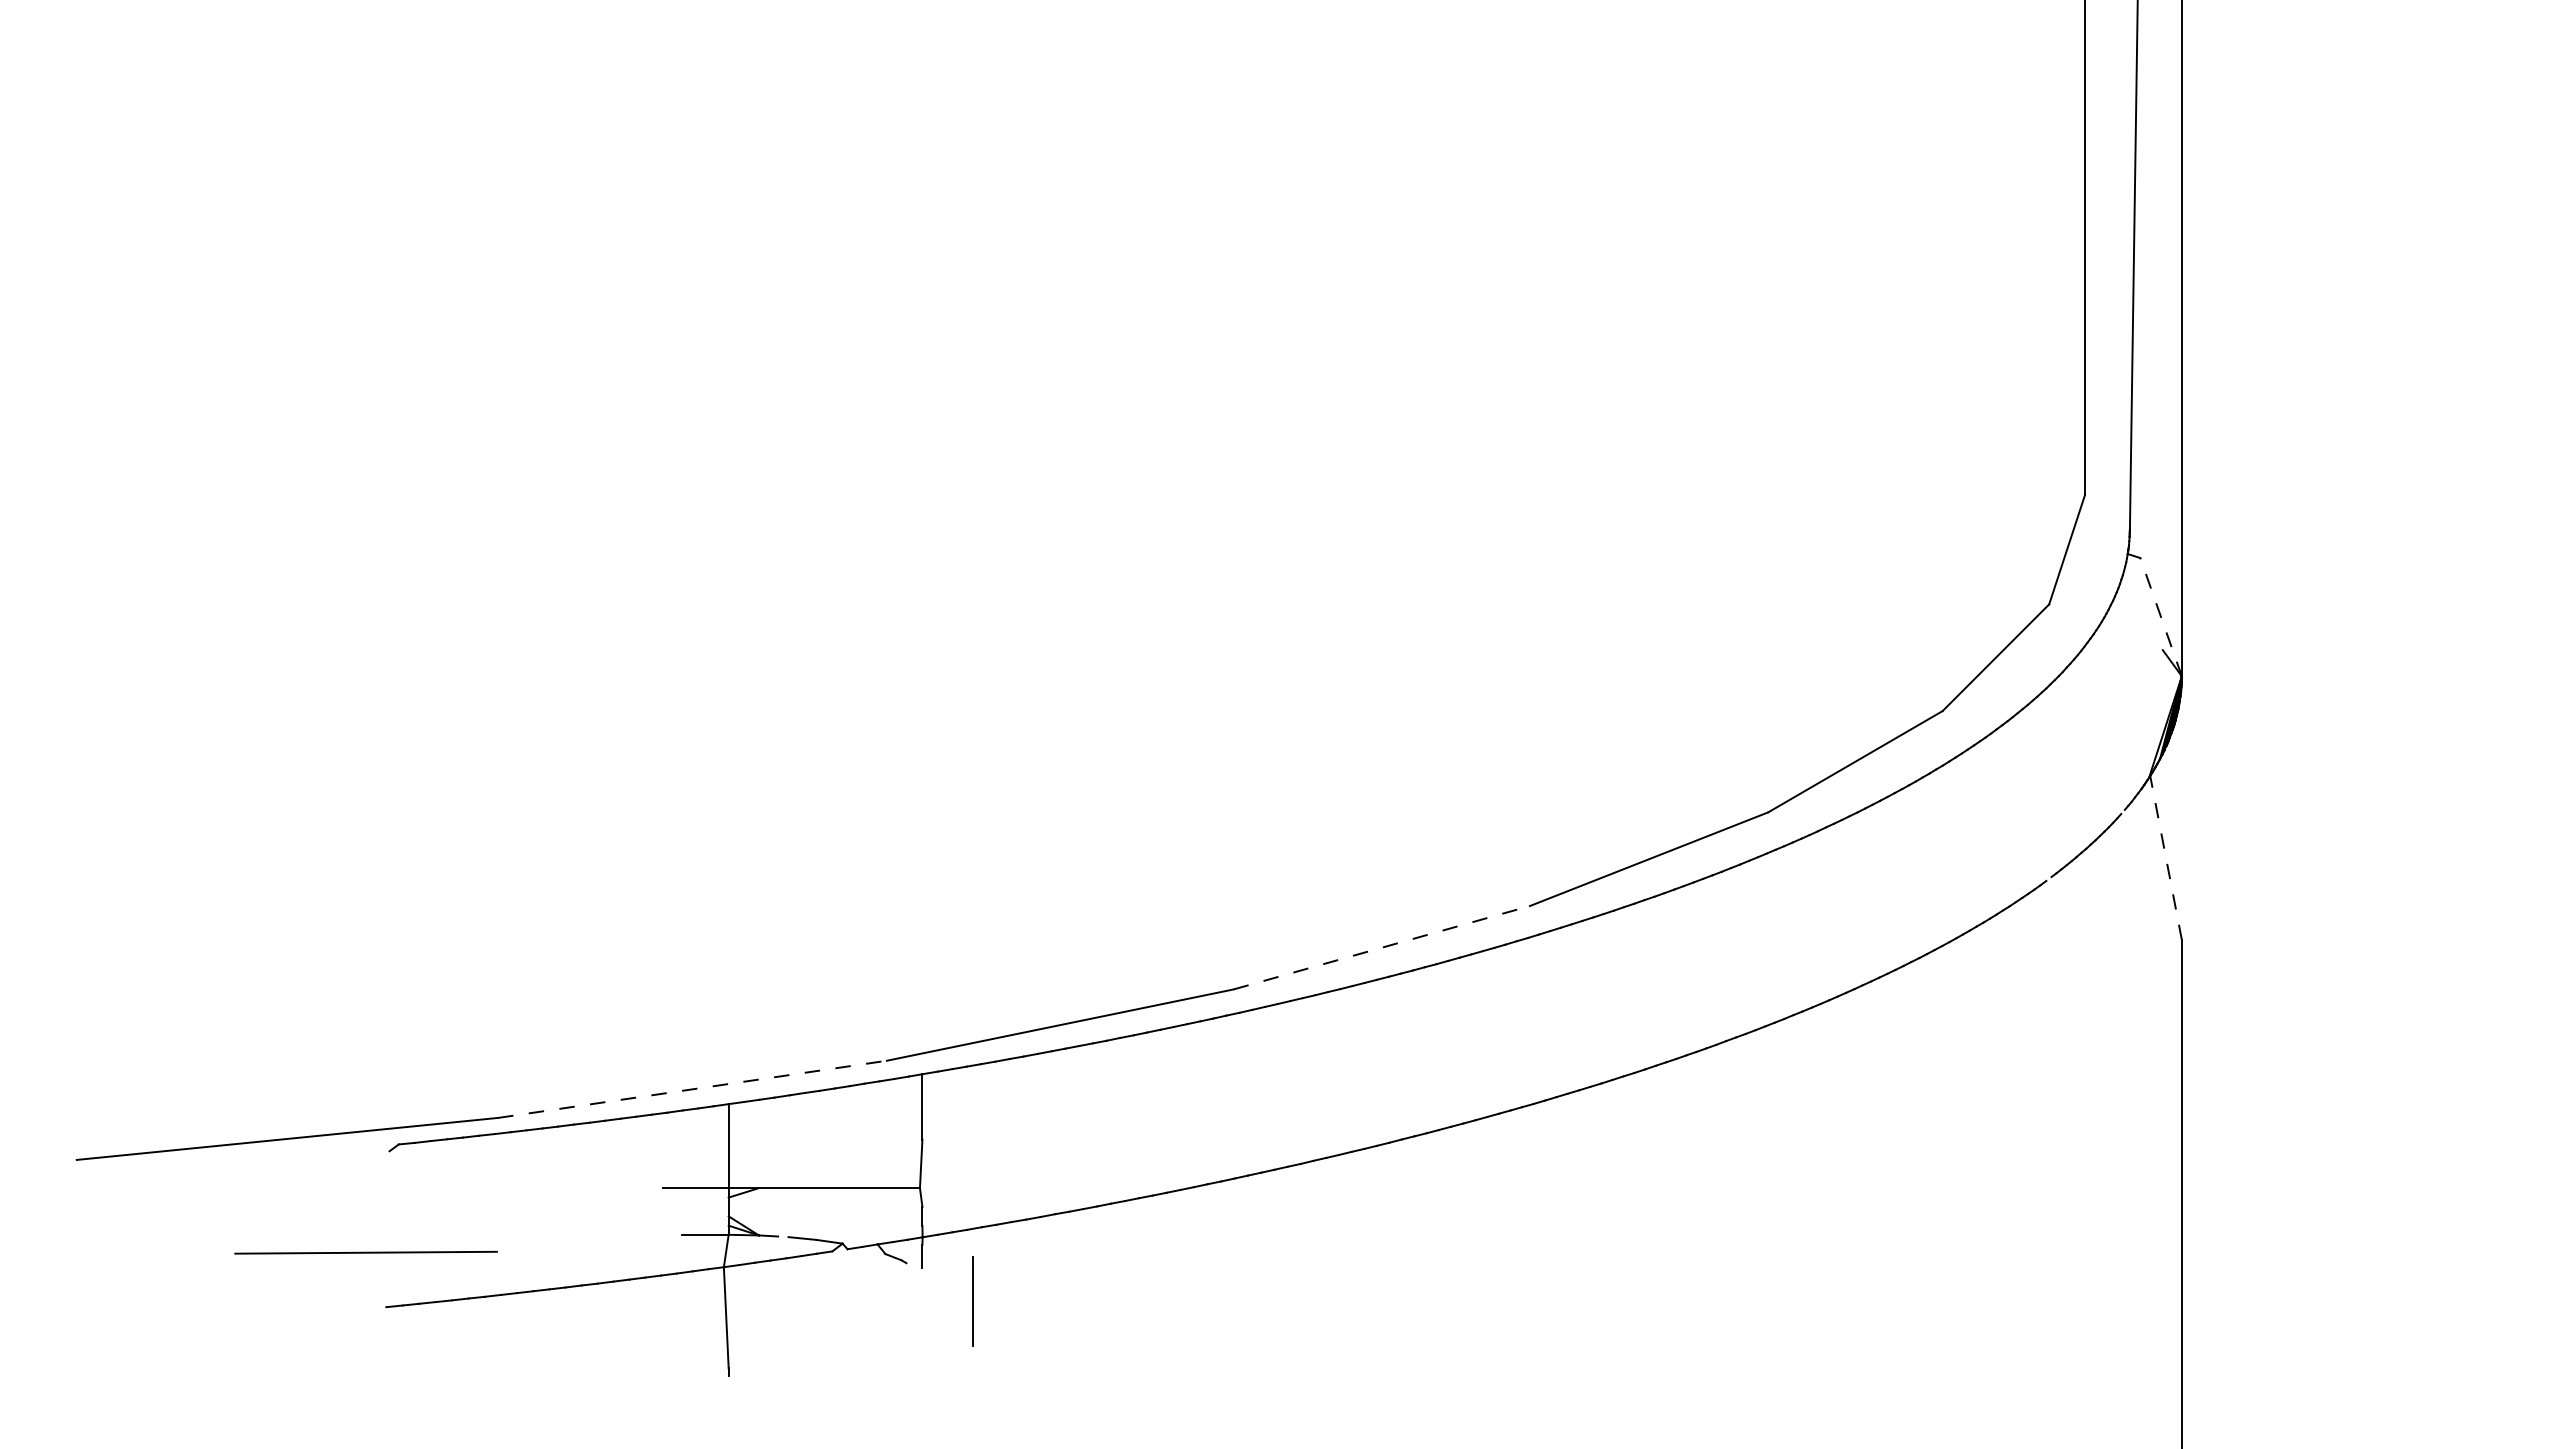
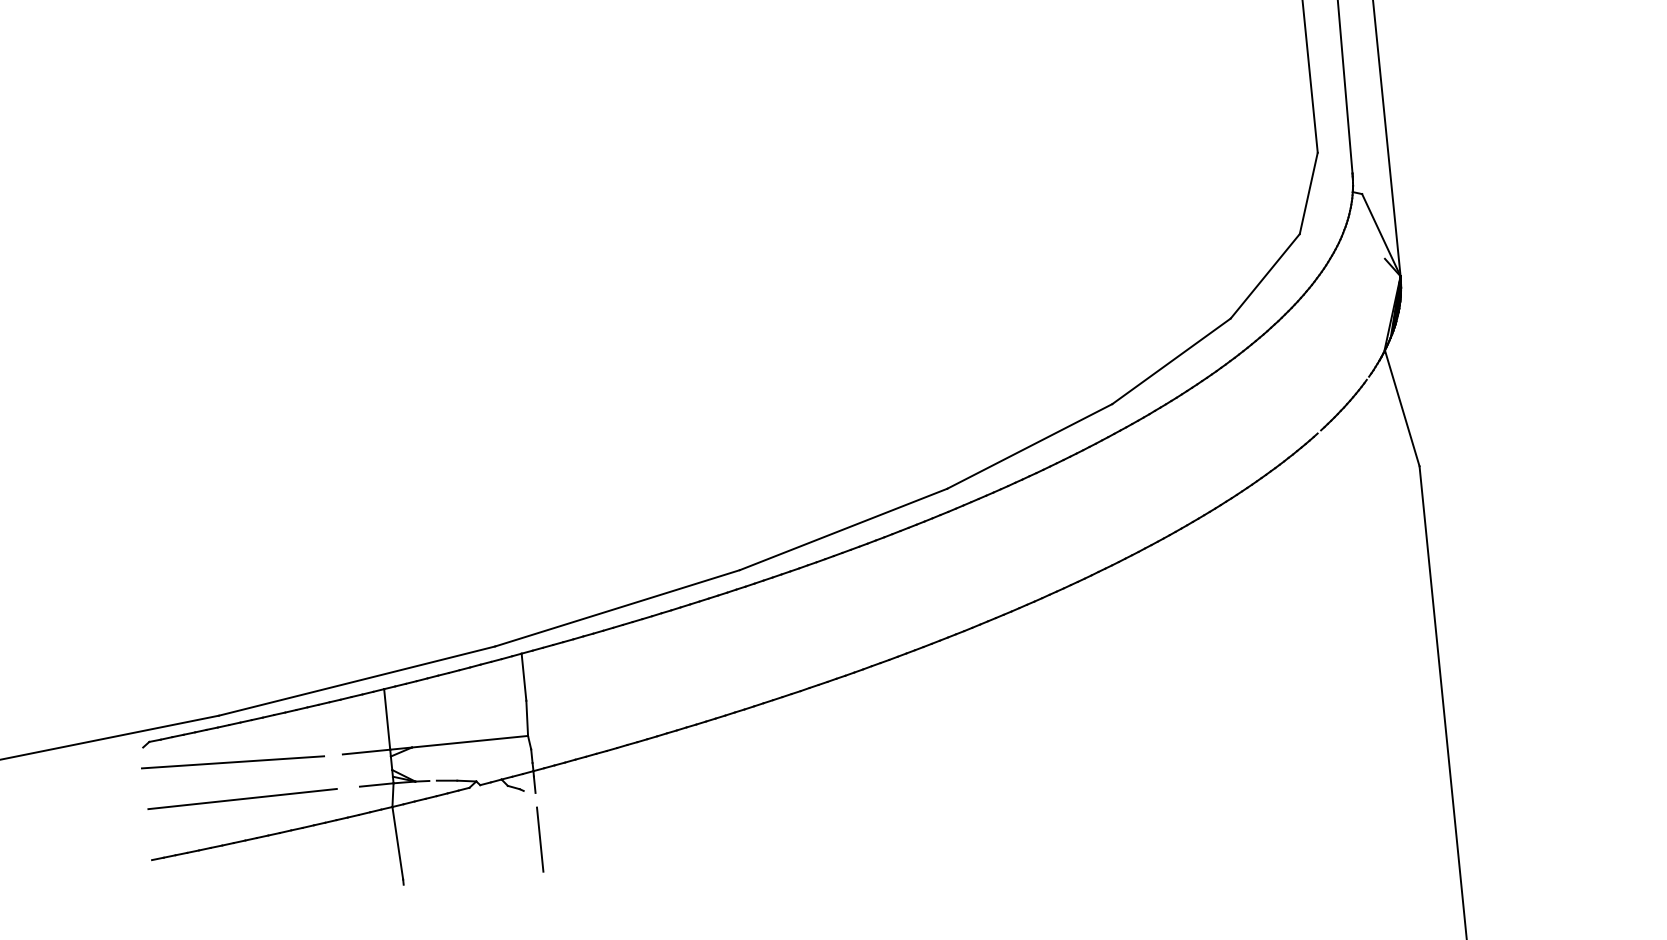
line: (2161, 617) -> (1381, 235), dashed -> solid
line: (2166, 857) -> (1402, 408), dashed -> solid
line: (1381, 947) -> (843, 529), dashed -> solid
line: (692, 1089) -> (357, 681), dashed -> solid
line: (510, 1183) -> (232, 762), added
line: (365, 1252) -> (242, 798), moved
line: (972, 1301) -> (539, 839), moved

